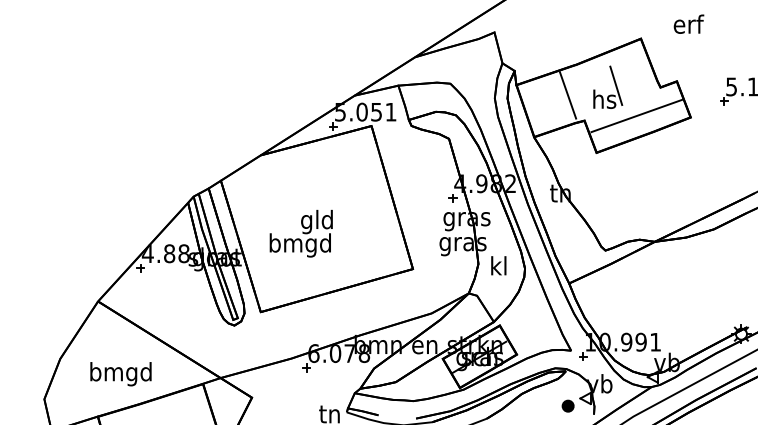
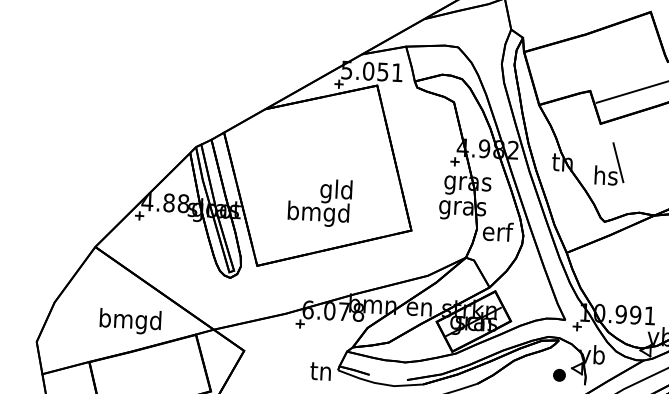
part: (614, 84) -> (616, 161), moved
line: (567, 95) -> (574, 65), removed
text: (300, 233) -> (319, 202), moved
text: (499, 265) -> (498, 231), kl -> erf
text: (120, 374) -> (129, 321), moved

